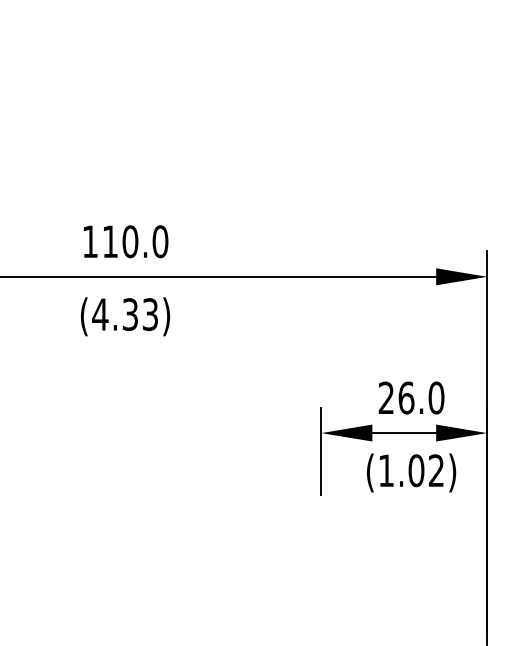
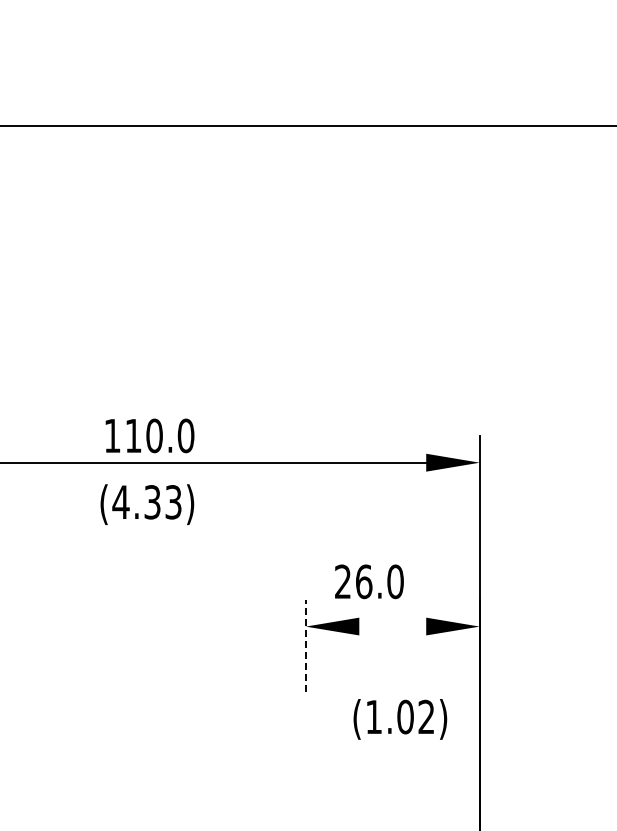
text: (125, 241) -> (149, 435), moved
text: (125, 316) -> (147, 504), moved
text: (411, 397) -> (369, 581), moved
line: (404, 433) -> (392, 626), removed
line: (321, 451) -> (305, 645), solid -> dashed
text: (411, 473) -> (400, 719), moved

